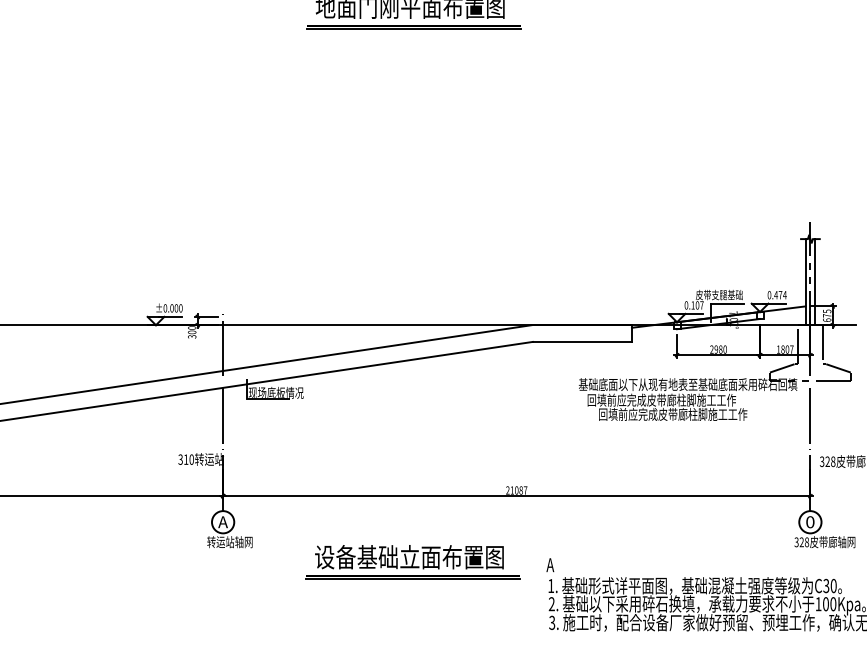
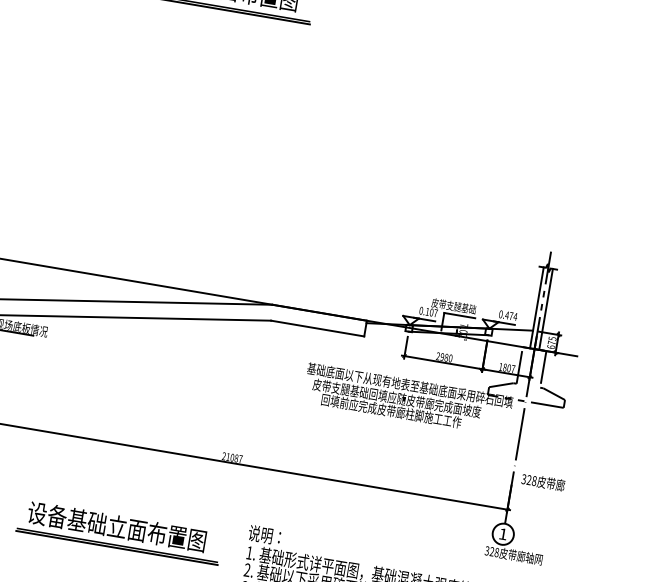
text: (676, 399) -> (396, 397), 回填前应完成皮带廊柱脚施工工作 -> 皮带支腿基础回填应随皮带廊完成面坡度
text: (810, 522) -> (503, 534), 0 -> 1
part: (412, 562) -> (118, 532), moved
text: (563, 564) -> (264, 534), A -> 说明：

